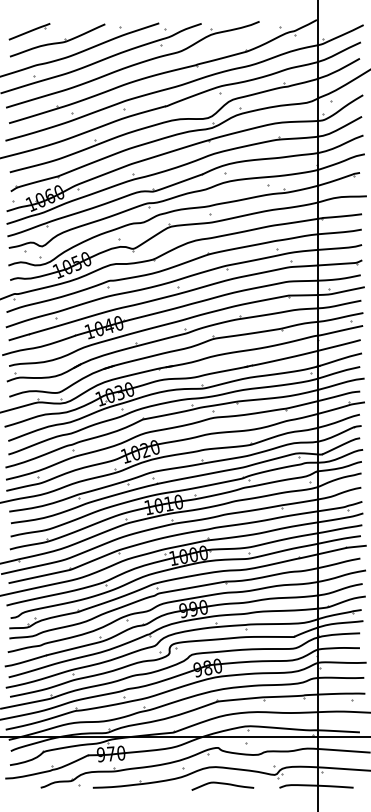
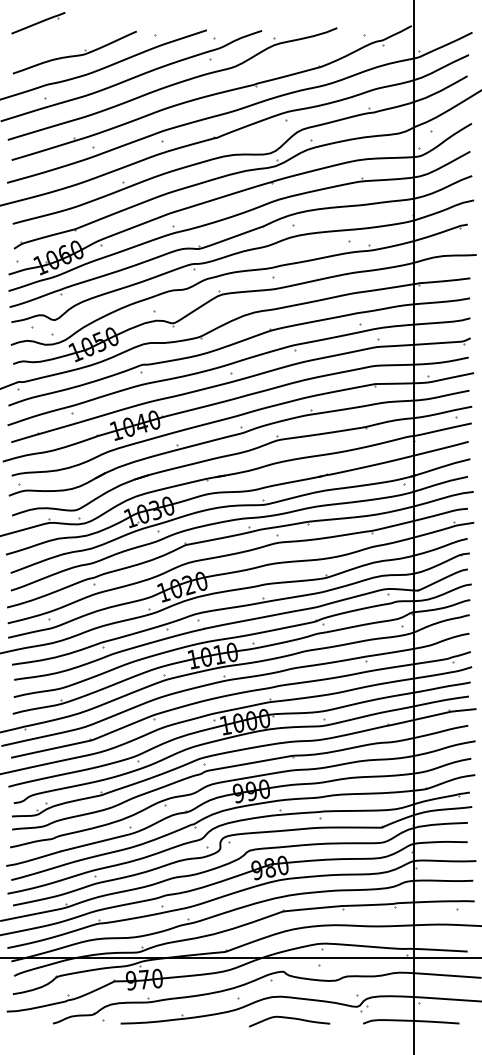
part: (29, 31) -> (38, 23), moved

